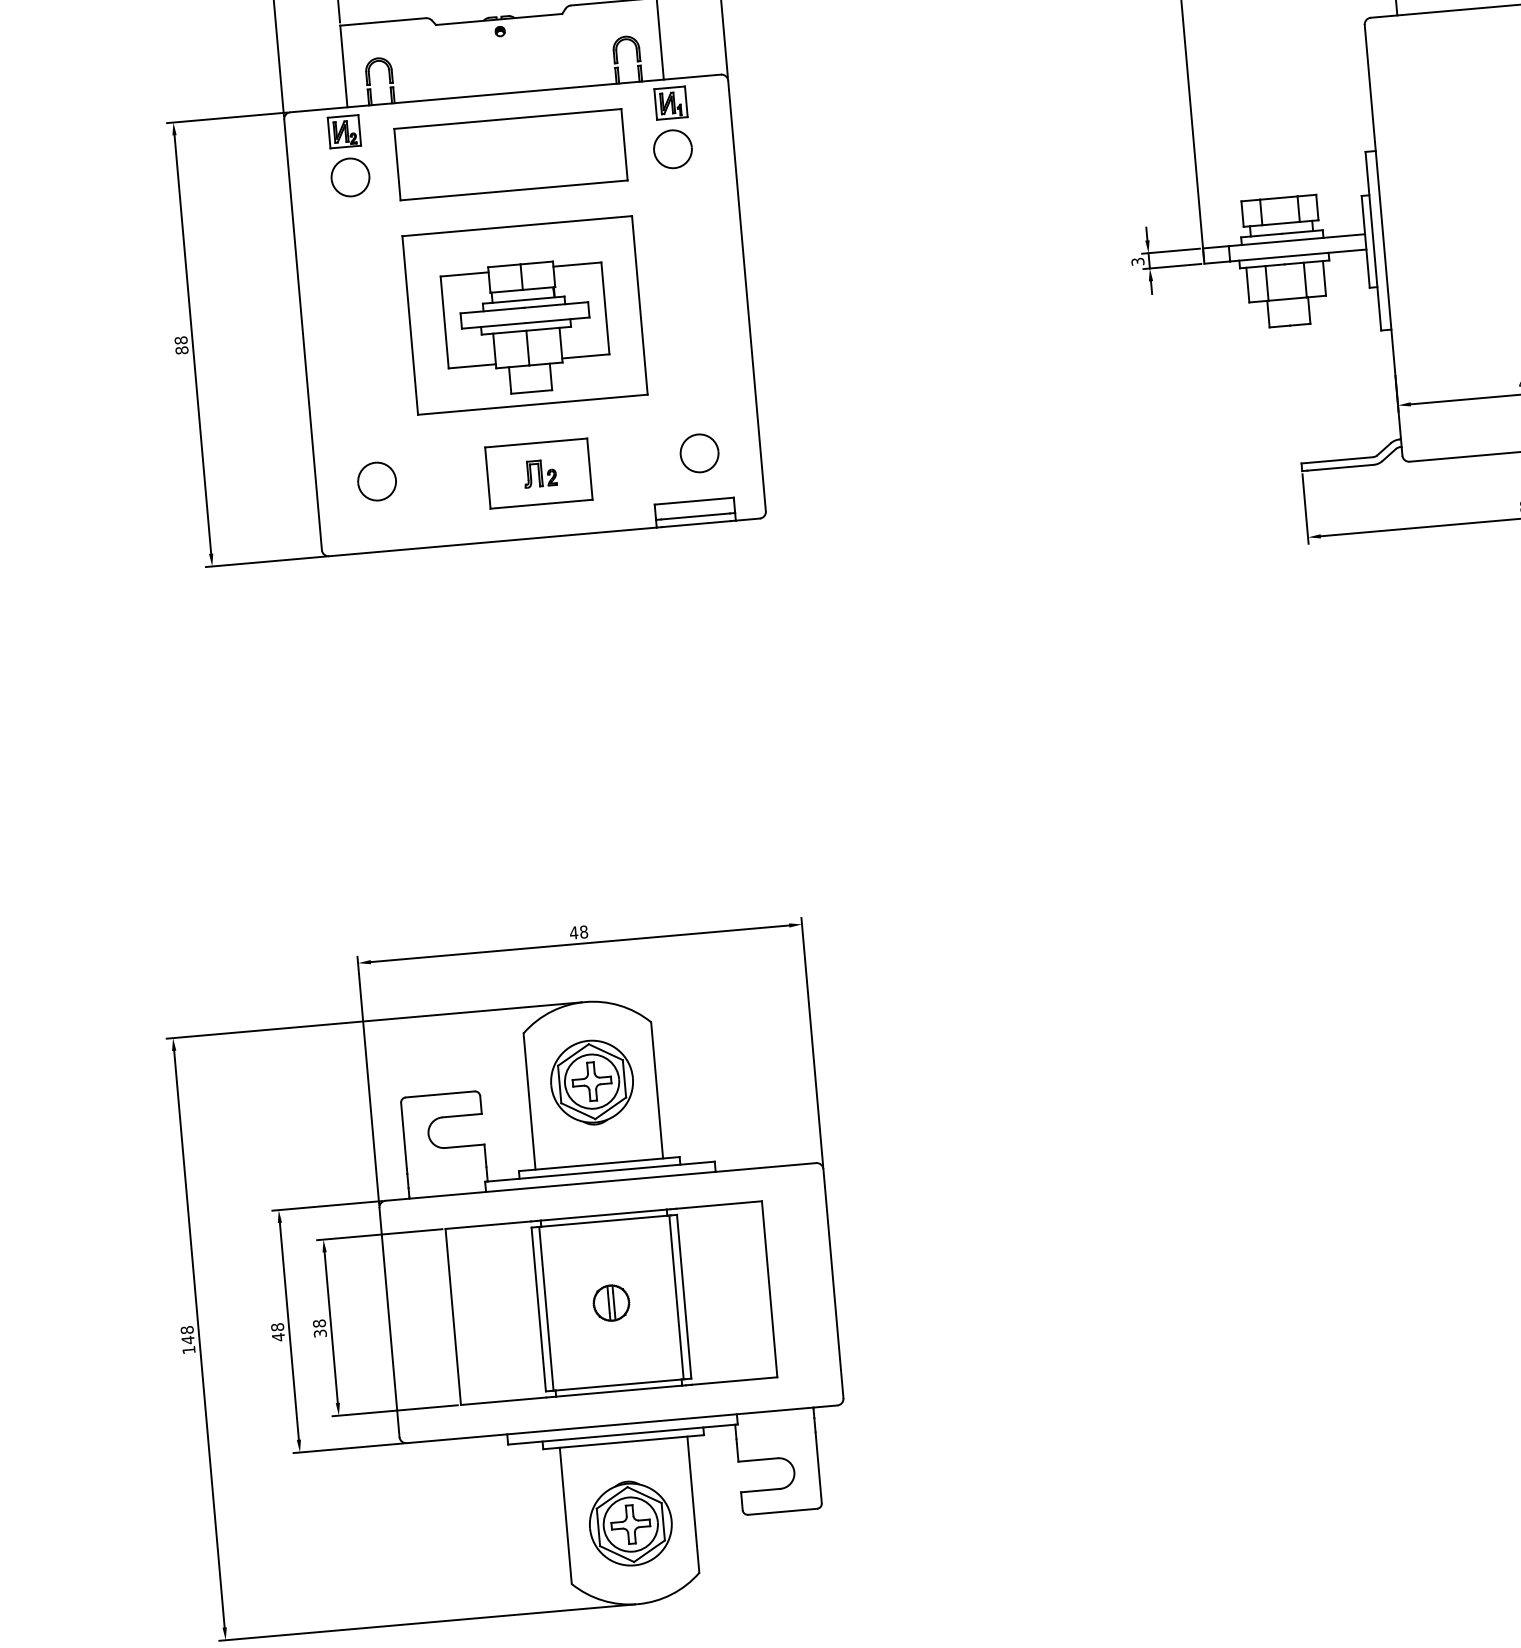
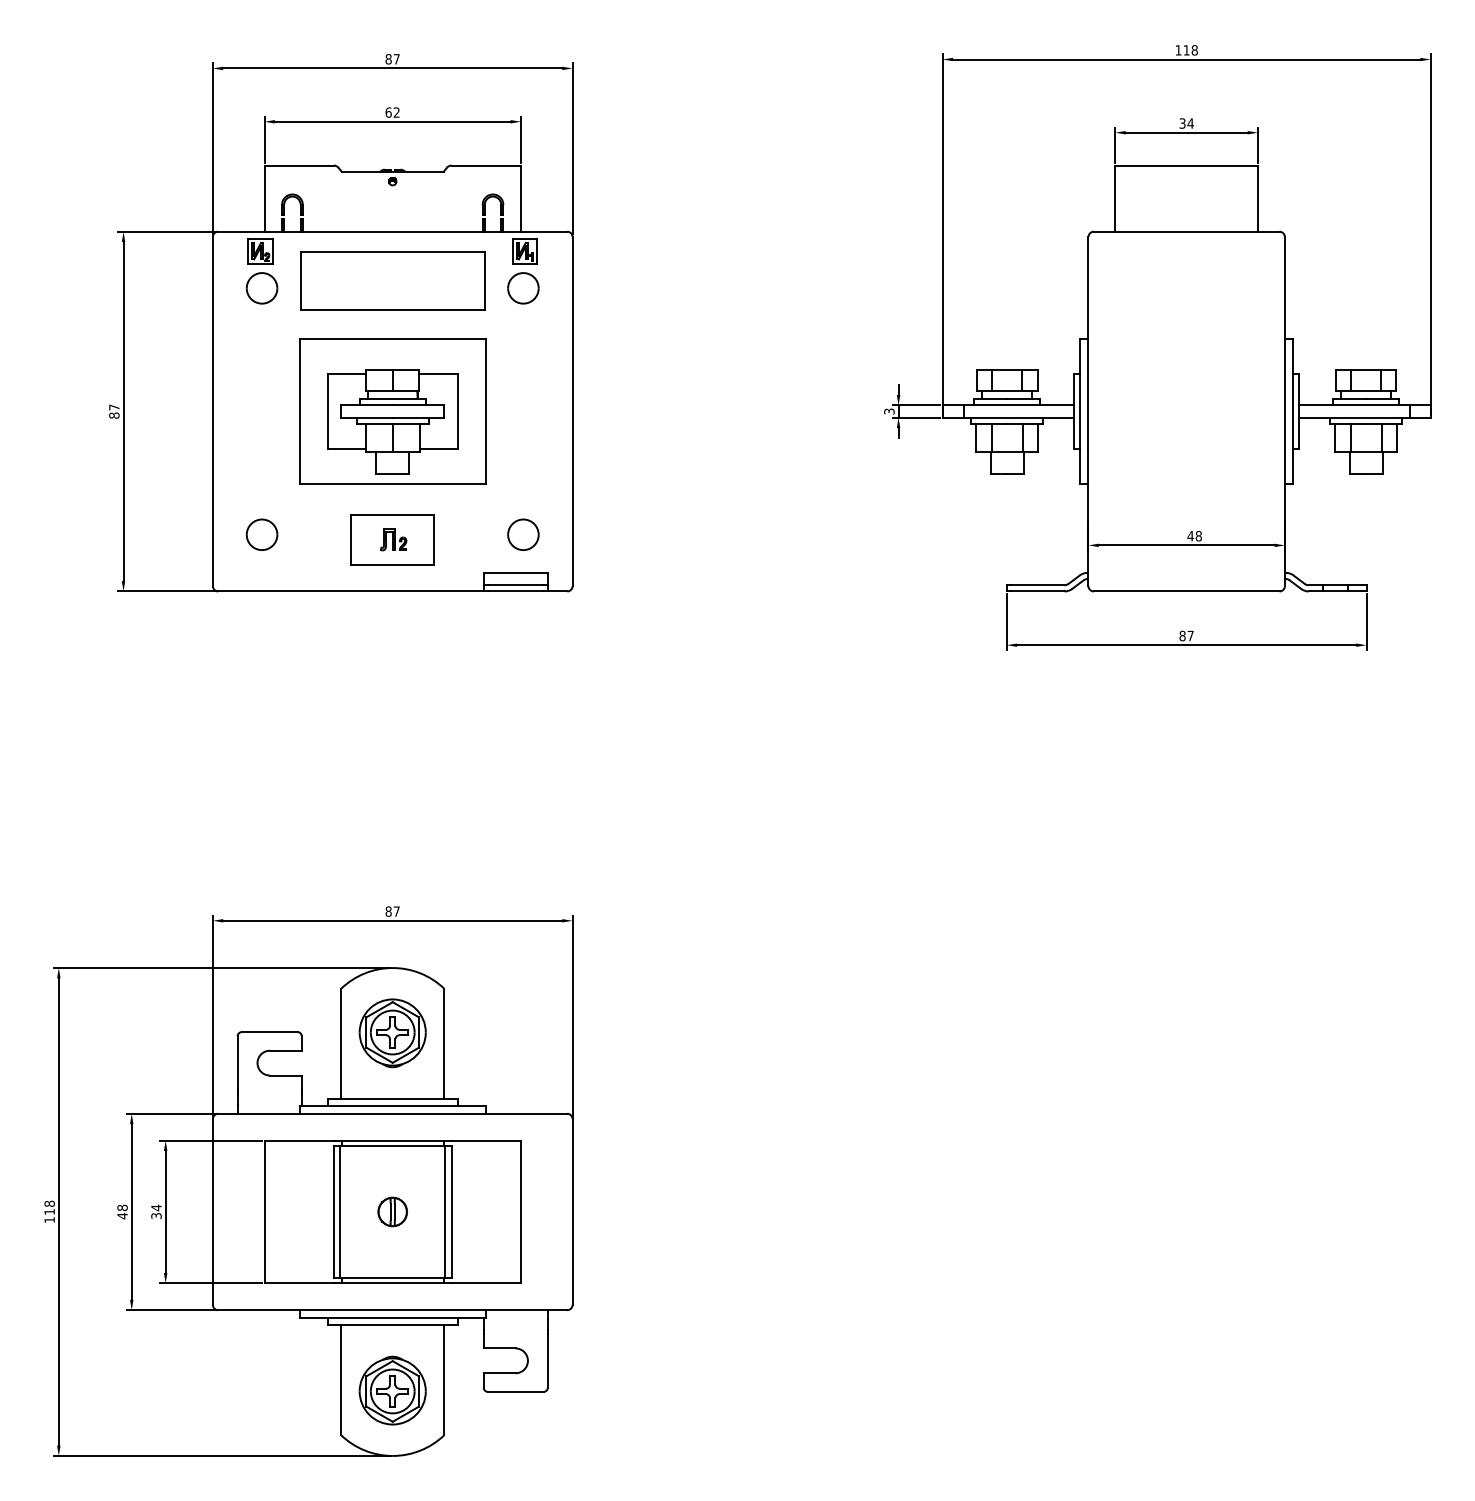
text: (181, 340) -> (114, 407), 88 -> 87
text: (578, 932) -> (392, 911), 48 -> 87
text: (319, 1323) -> (156, 1207), 38 -> 34
text: (187, 1339) -> (49, 1211), 148 -> 118

